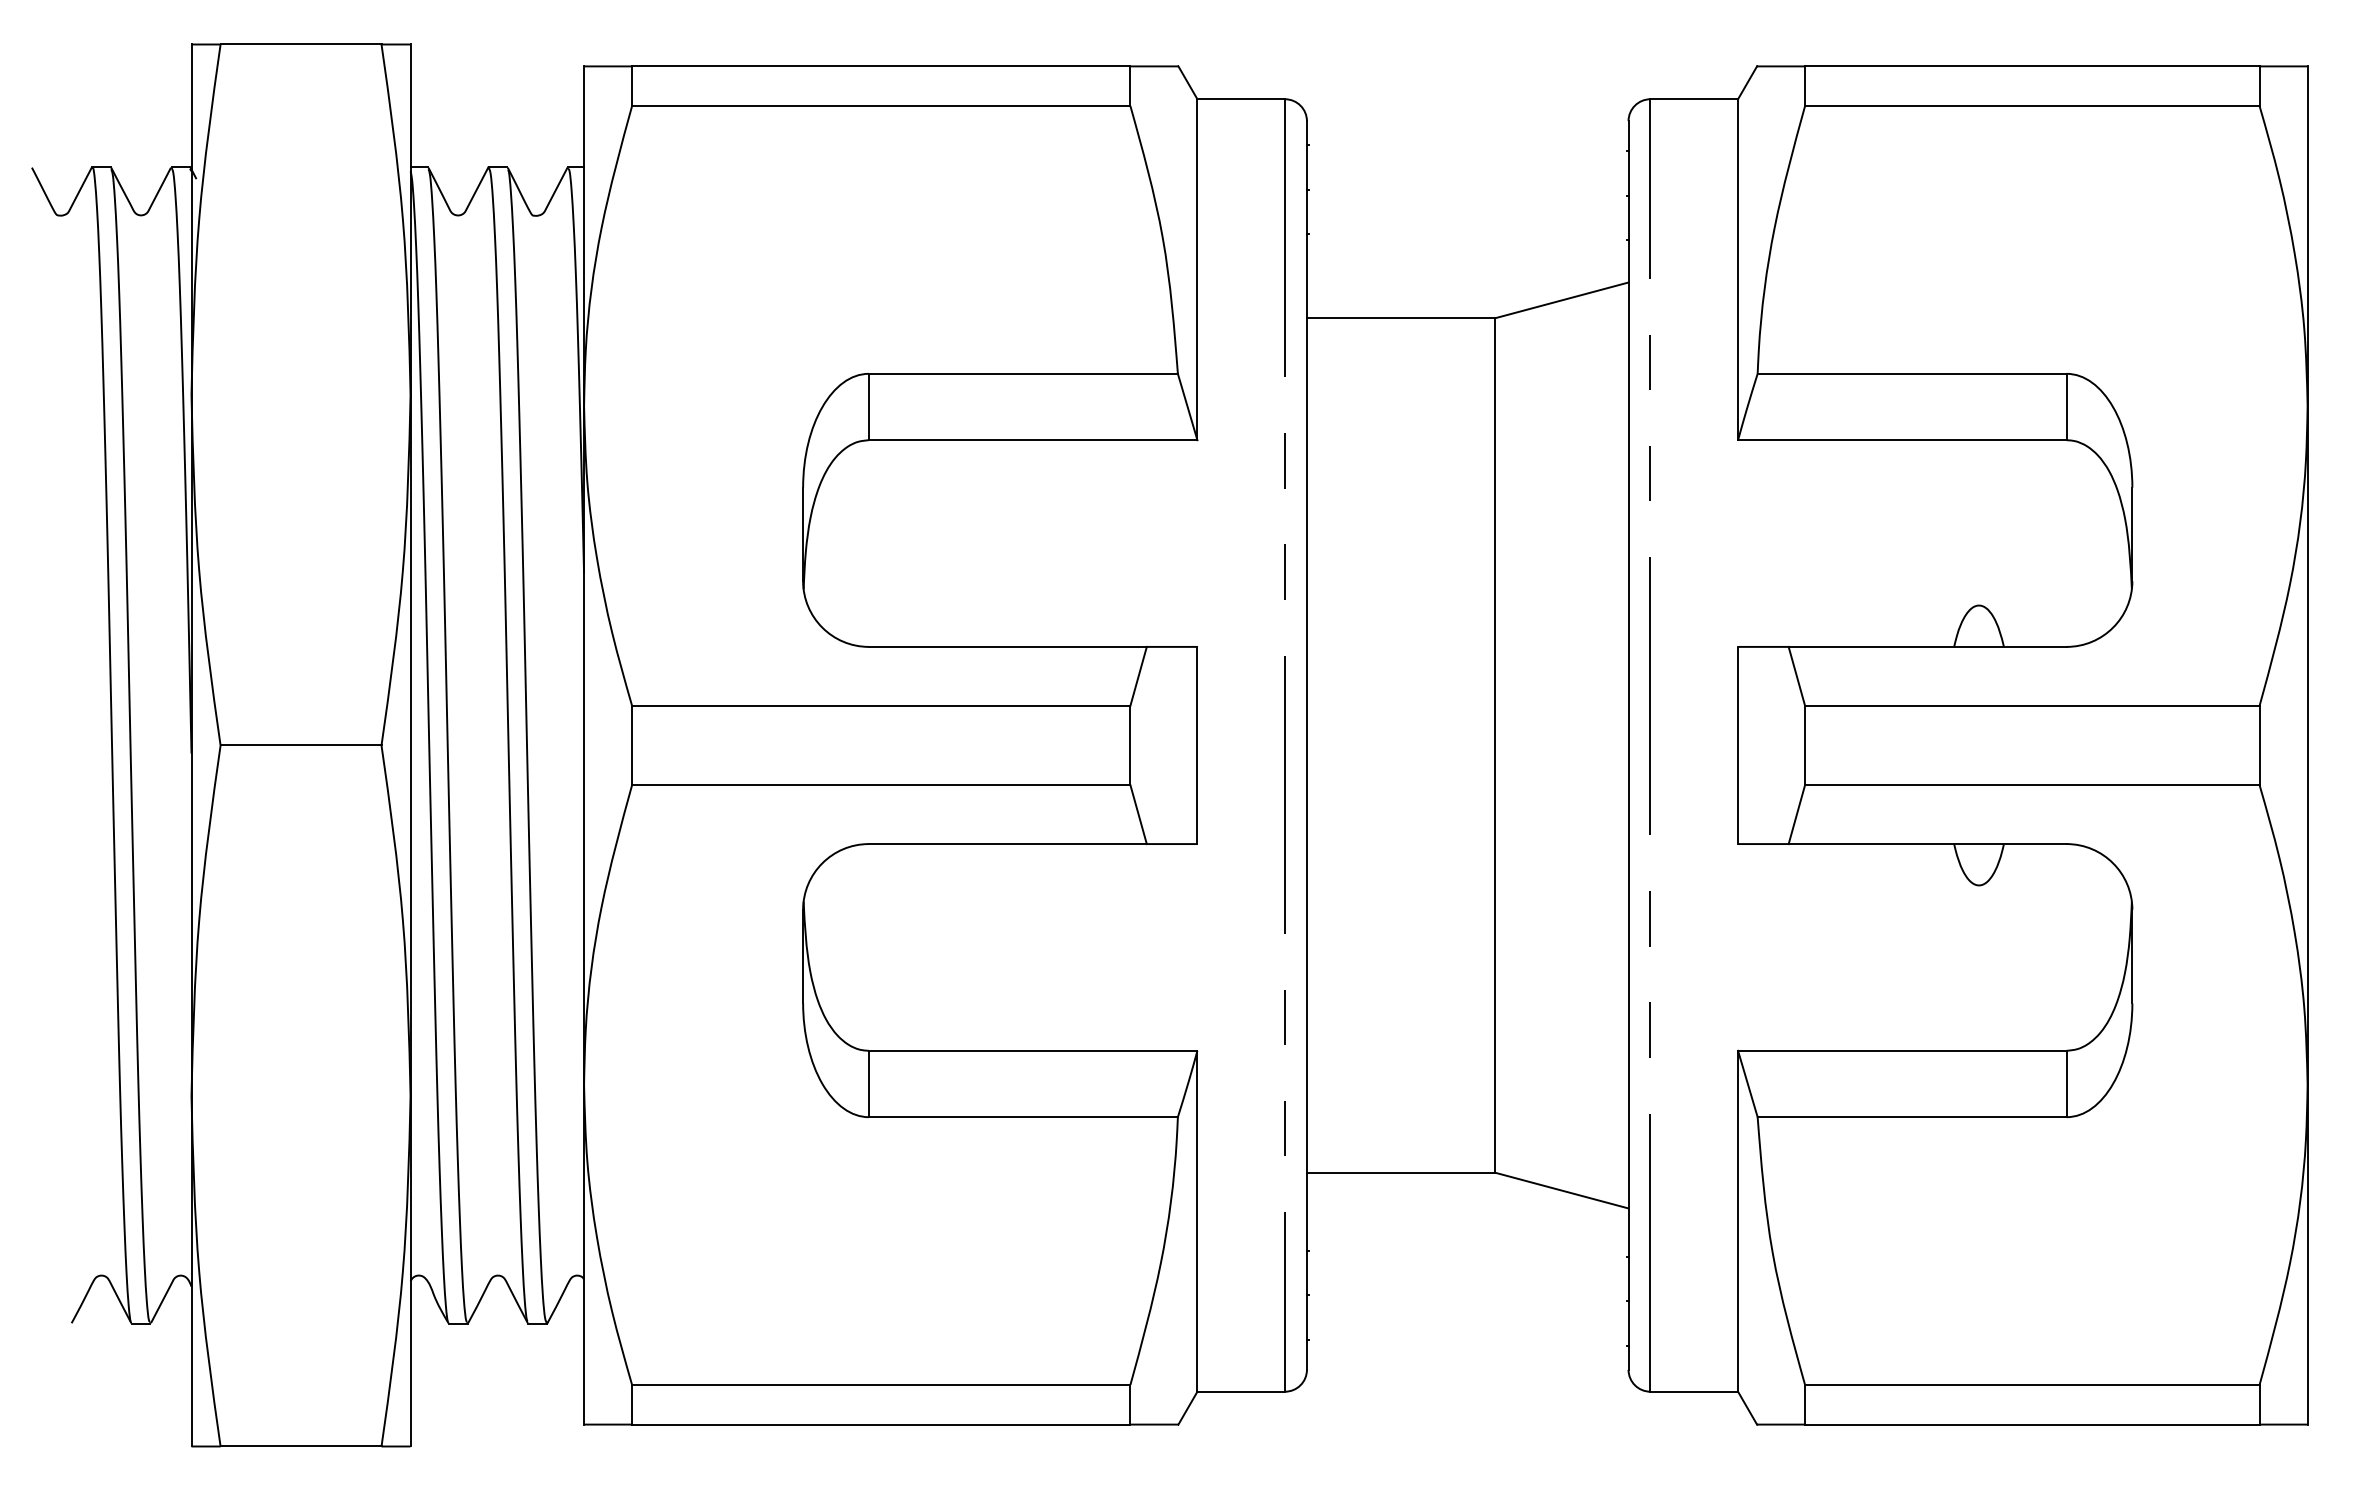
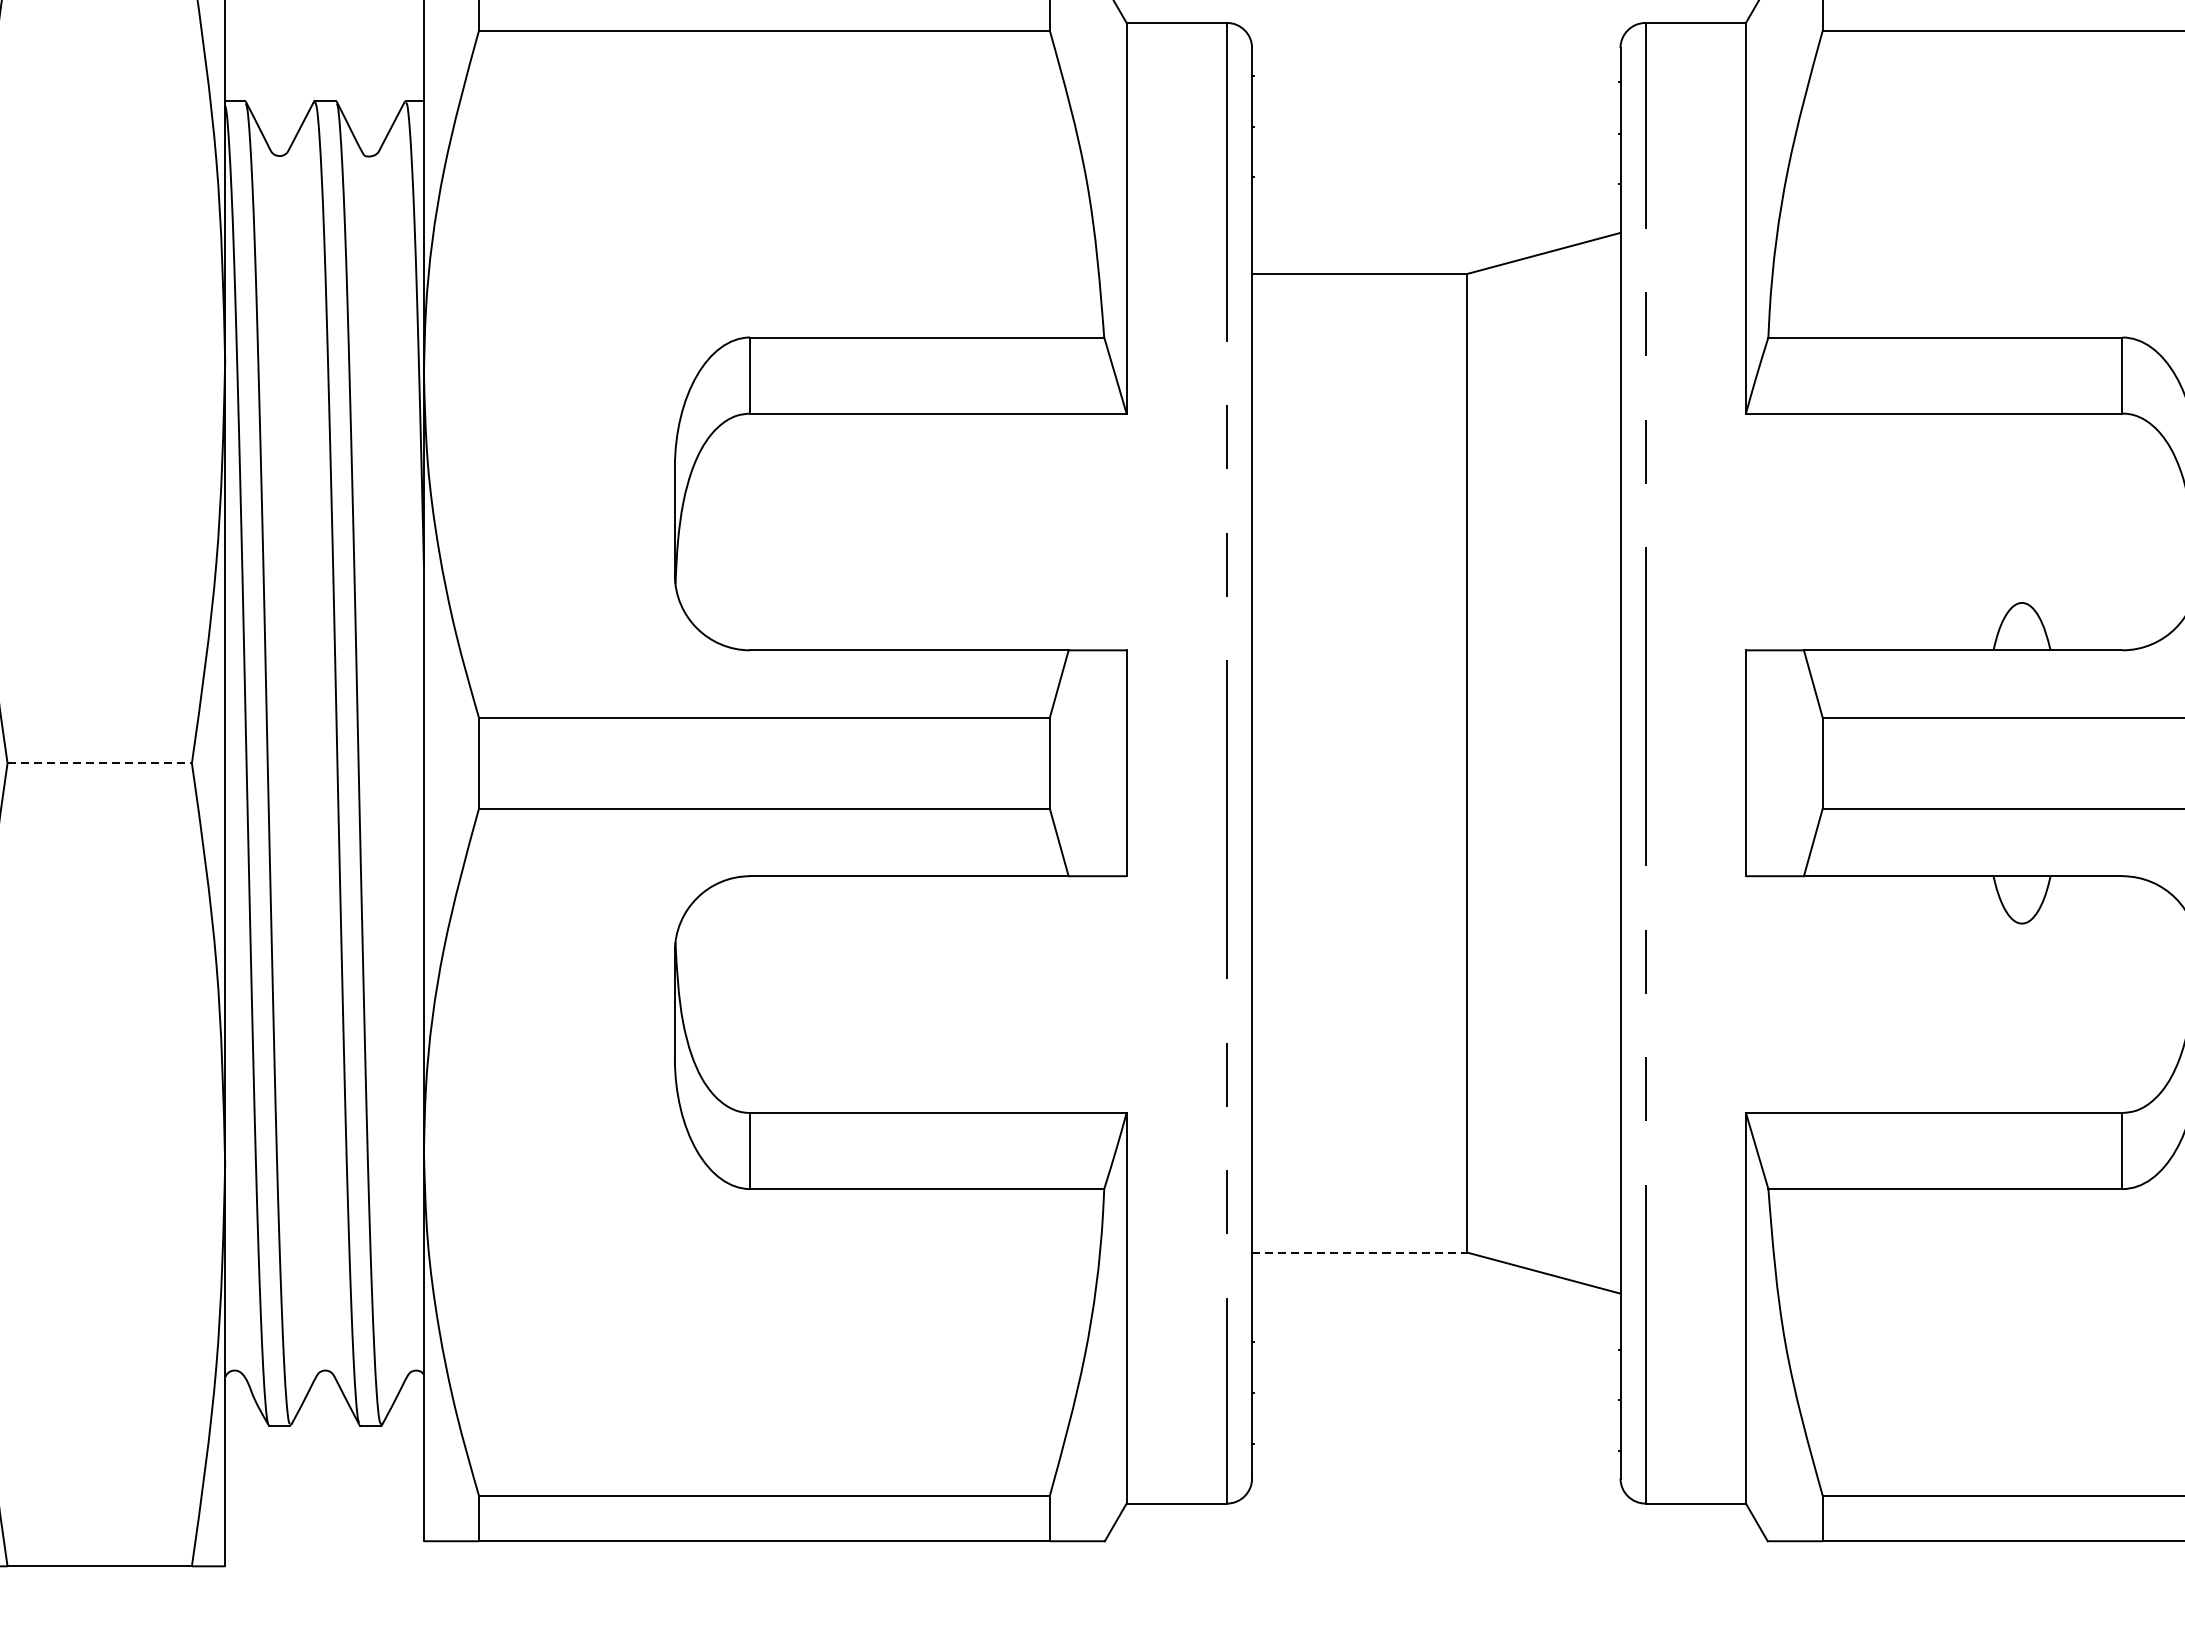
line: (301, 745) -> (100, 763), solid -> dashed
line: (1400, 1172) -> (1359, 1252), solid -> dashed

